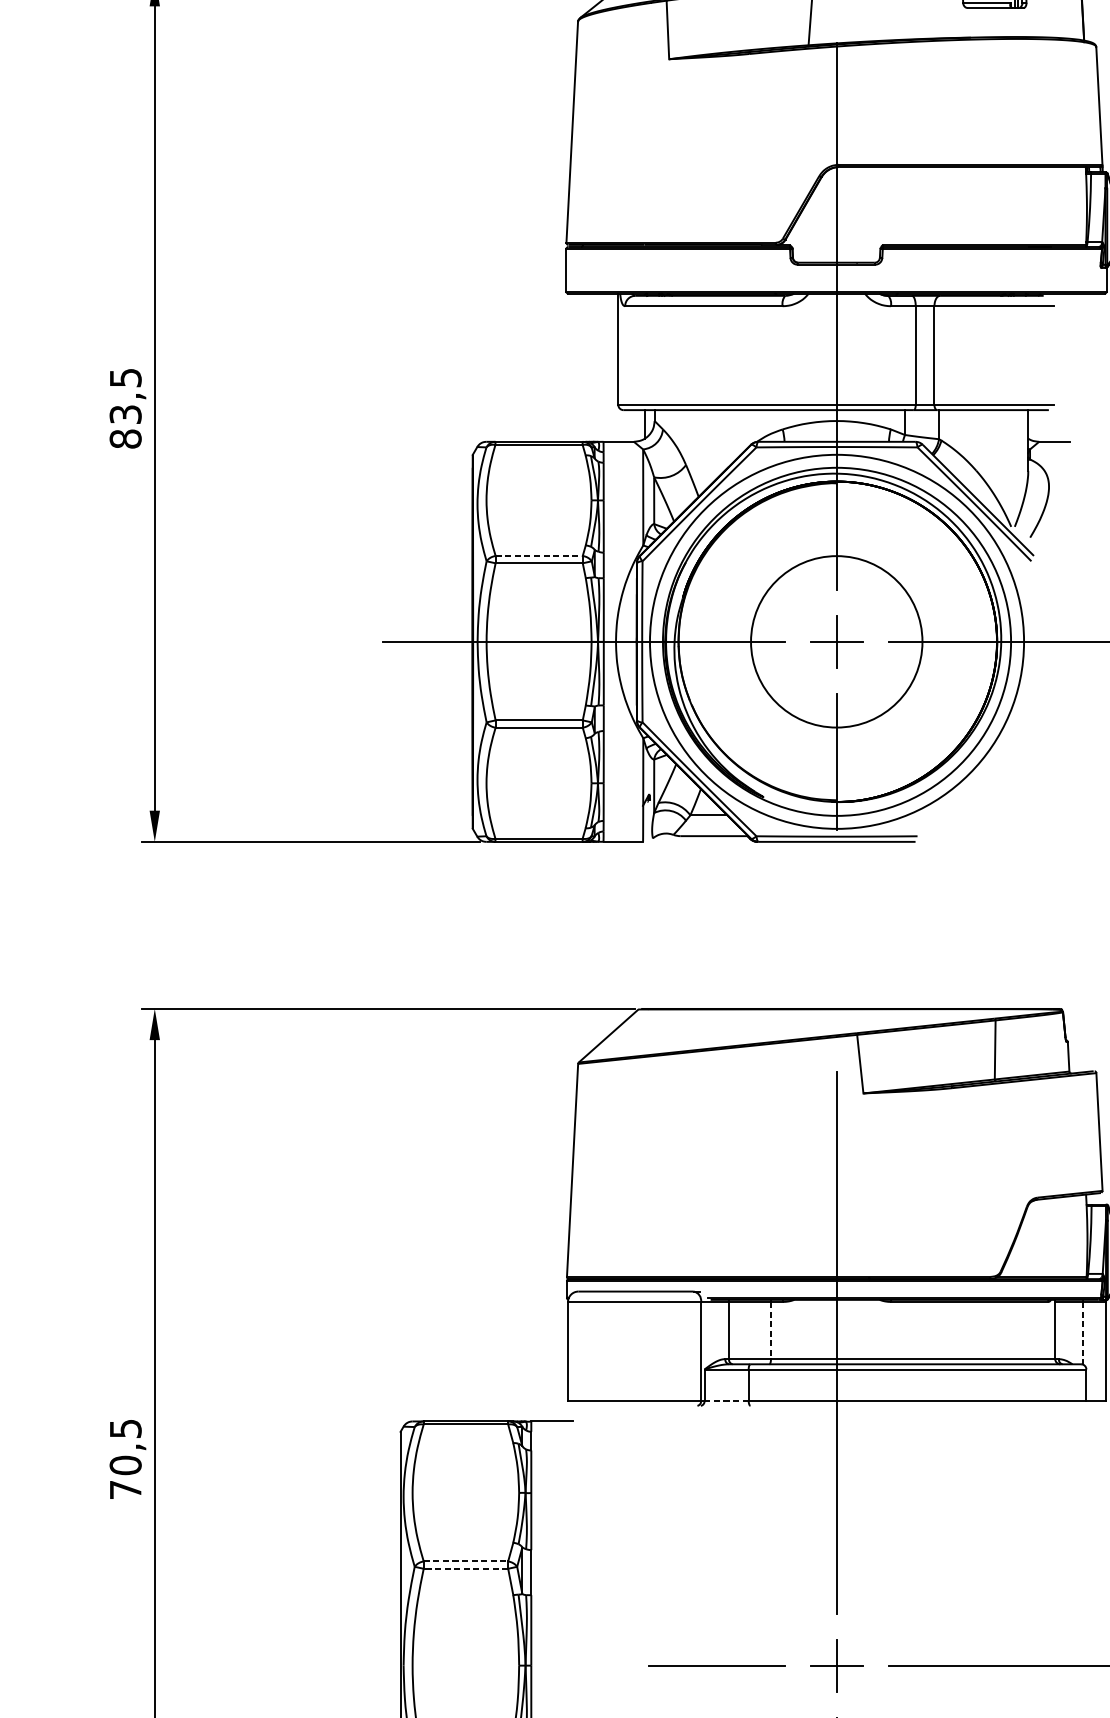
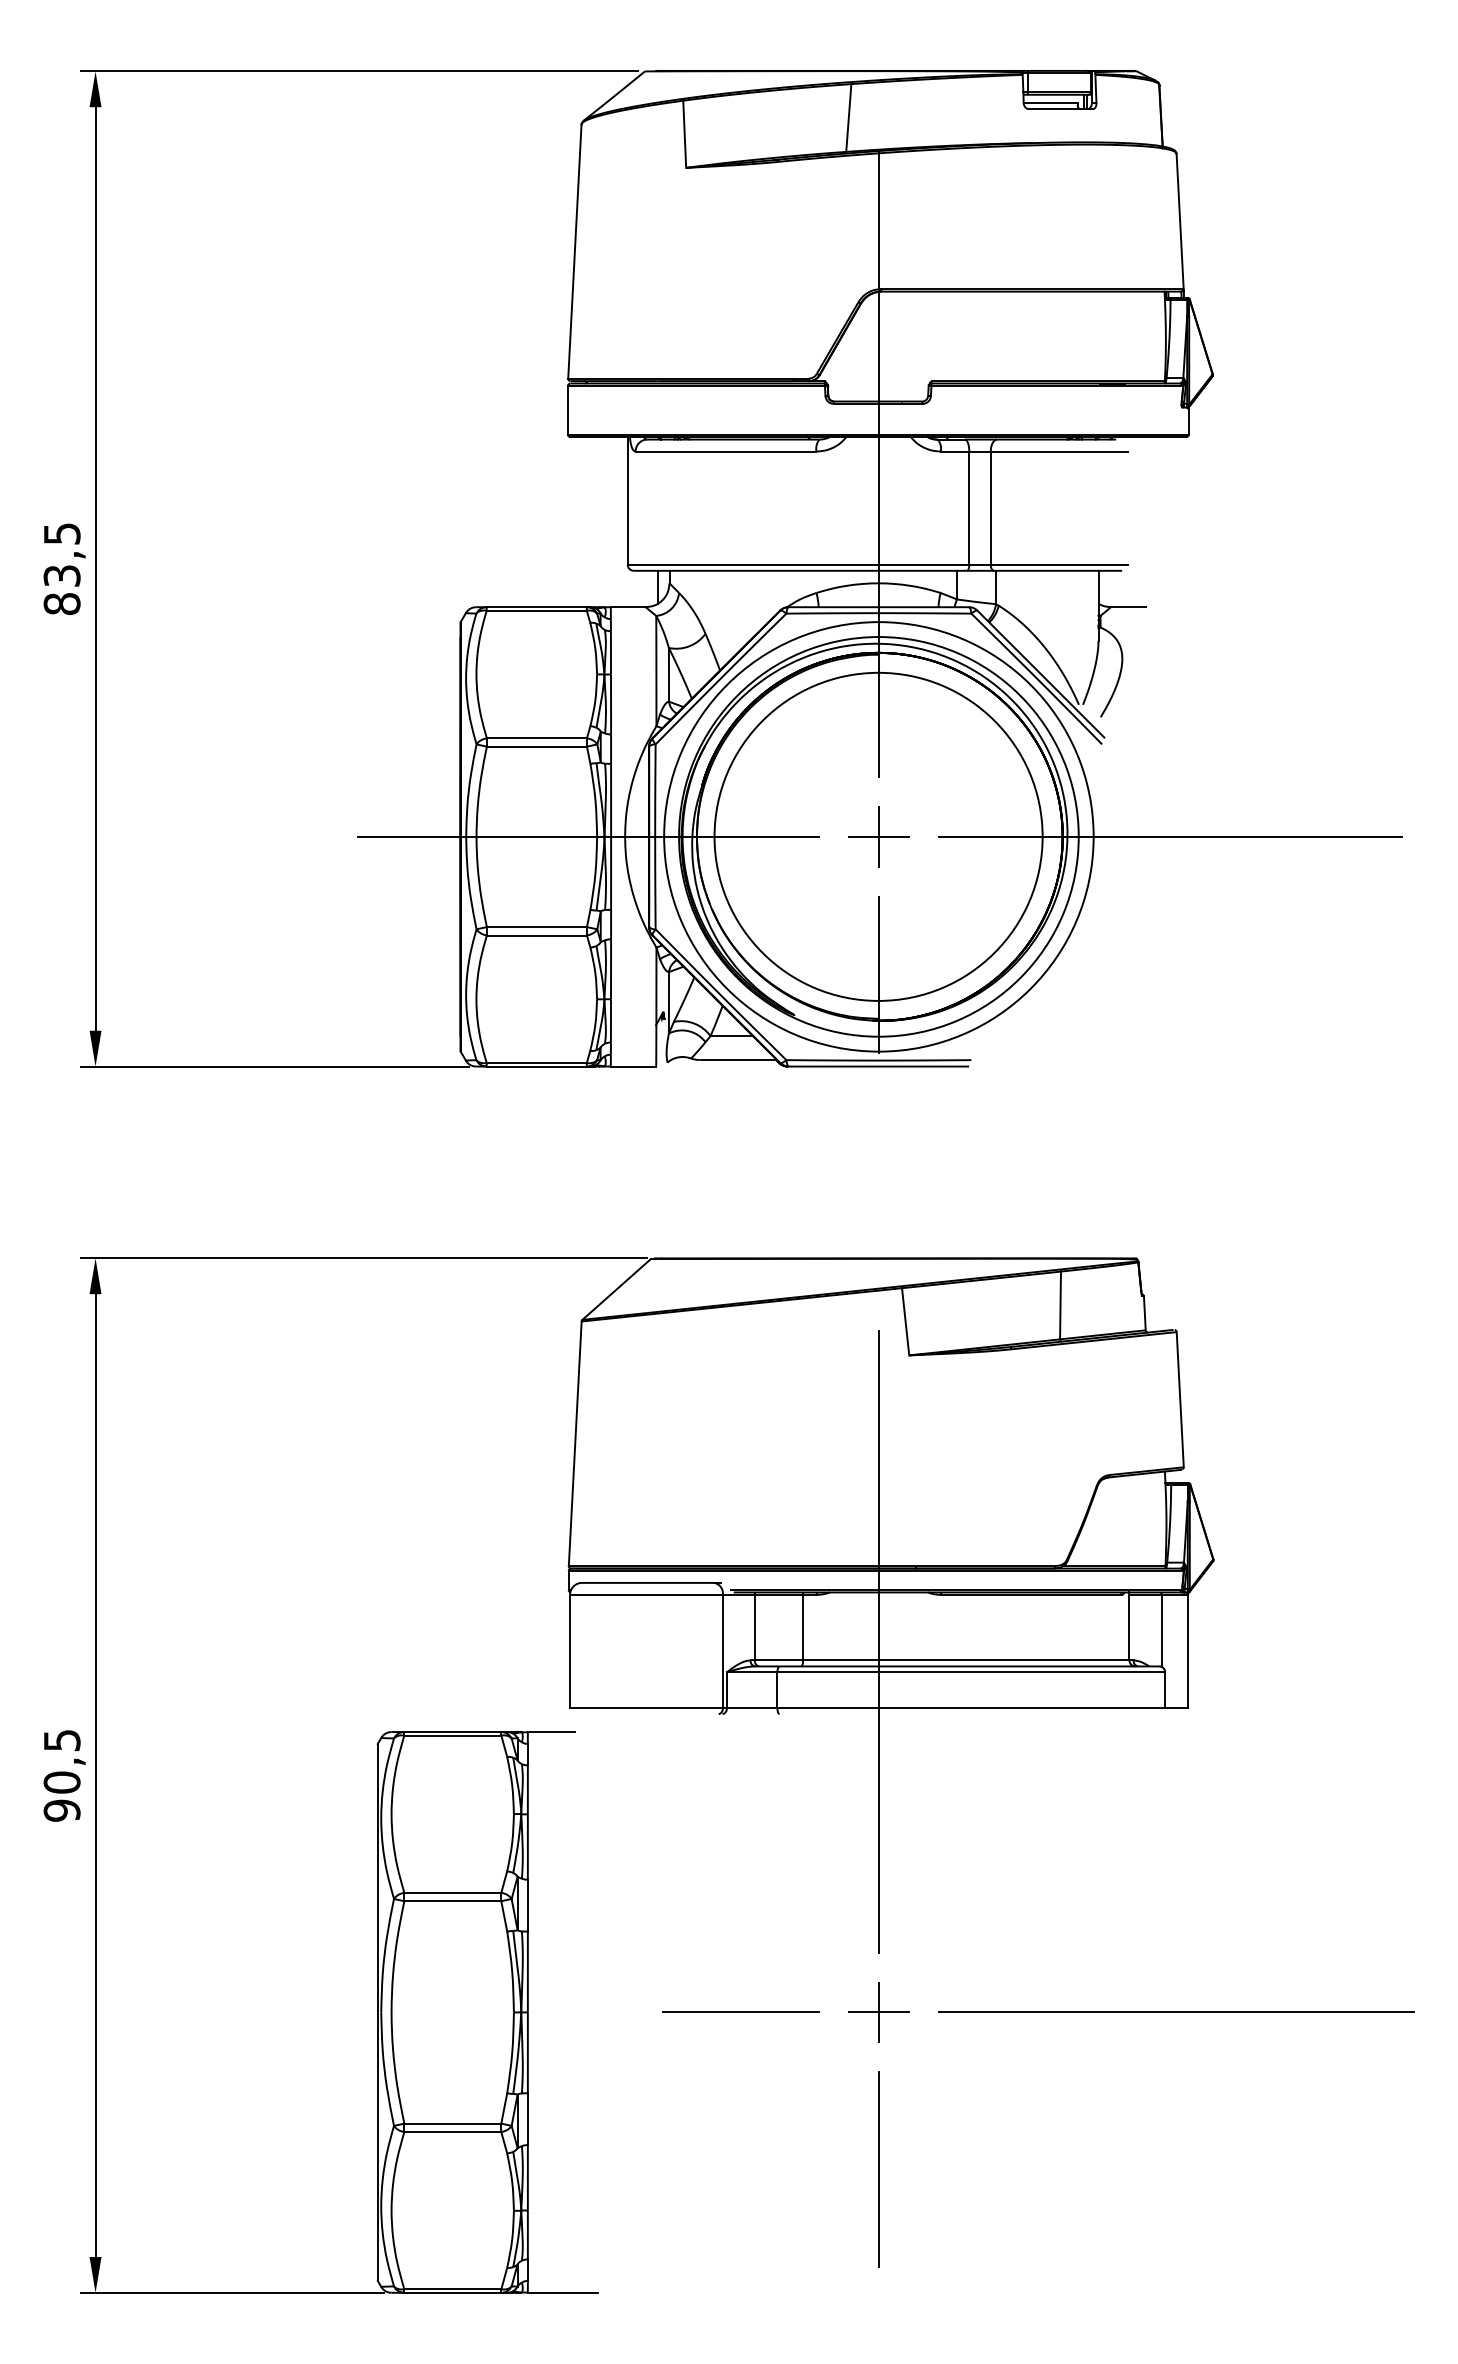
line: (539, 556) -> (537, 738), dashed -> solid
circle: (836, 641) -> (878, 836), size x1.67
line: (771, 1330) -> (803, 1627), dashed -> solid
line: (1083, 1333) -> (1161, 1631), dashed -> solid
line: (726, 1400) -> (751, 1708), dashed -> solid
text: (125, 1489) -> (61, 1810), 70,5 -> 90,5
line: (466, 1561) -> (453, 1892), dashed -> solid
line: (465, 1569) -> (452, 1901), dashed -> solid

